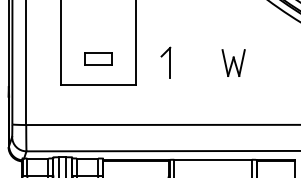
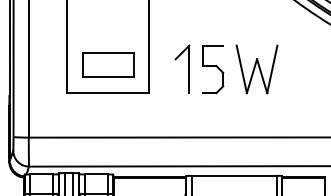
part: (98, 58) -> (108, 64), size x1.67
part: (165, 62) -> (182, 68), size x1.43
part: (194, 63) -> (213, 69), added
part: (233, 63) -> (256, 69), size x1.67

